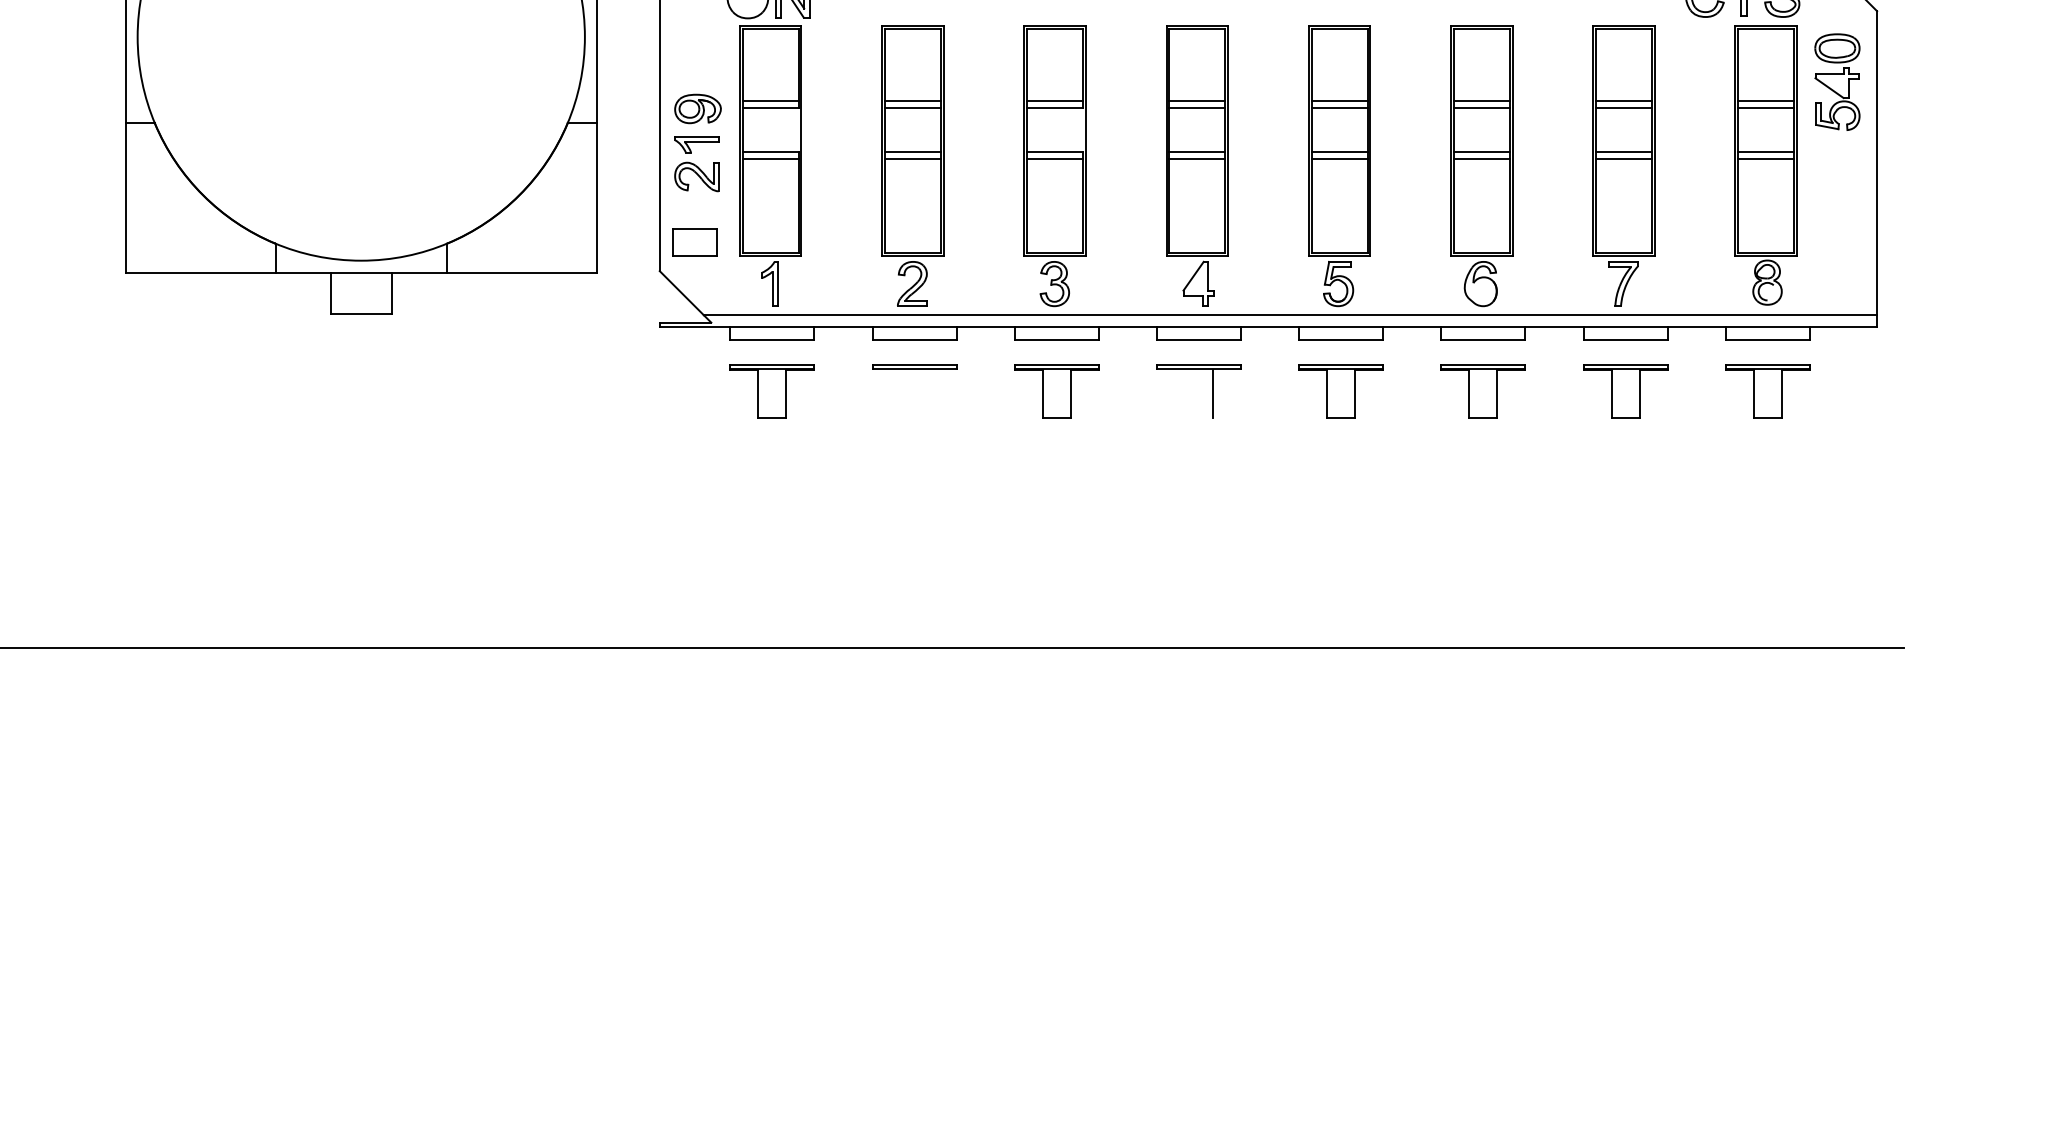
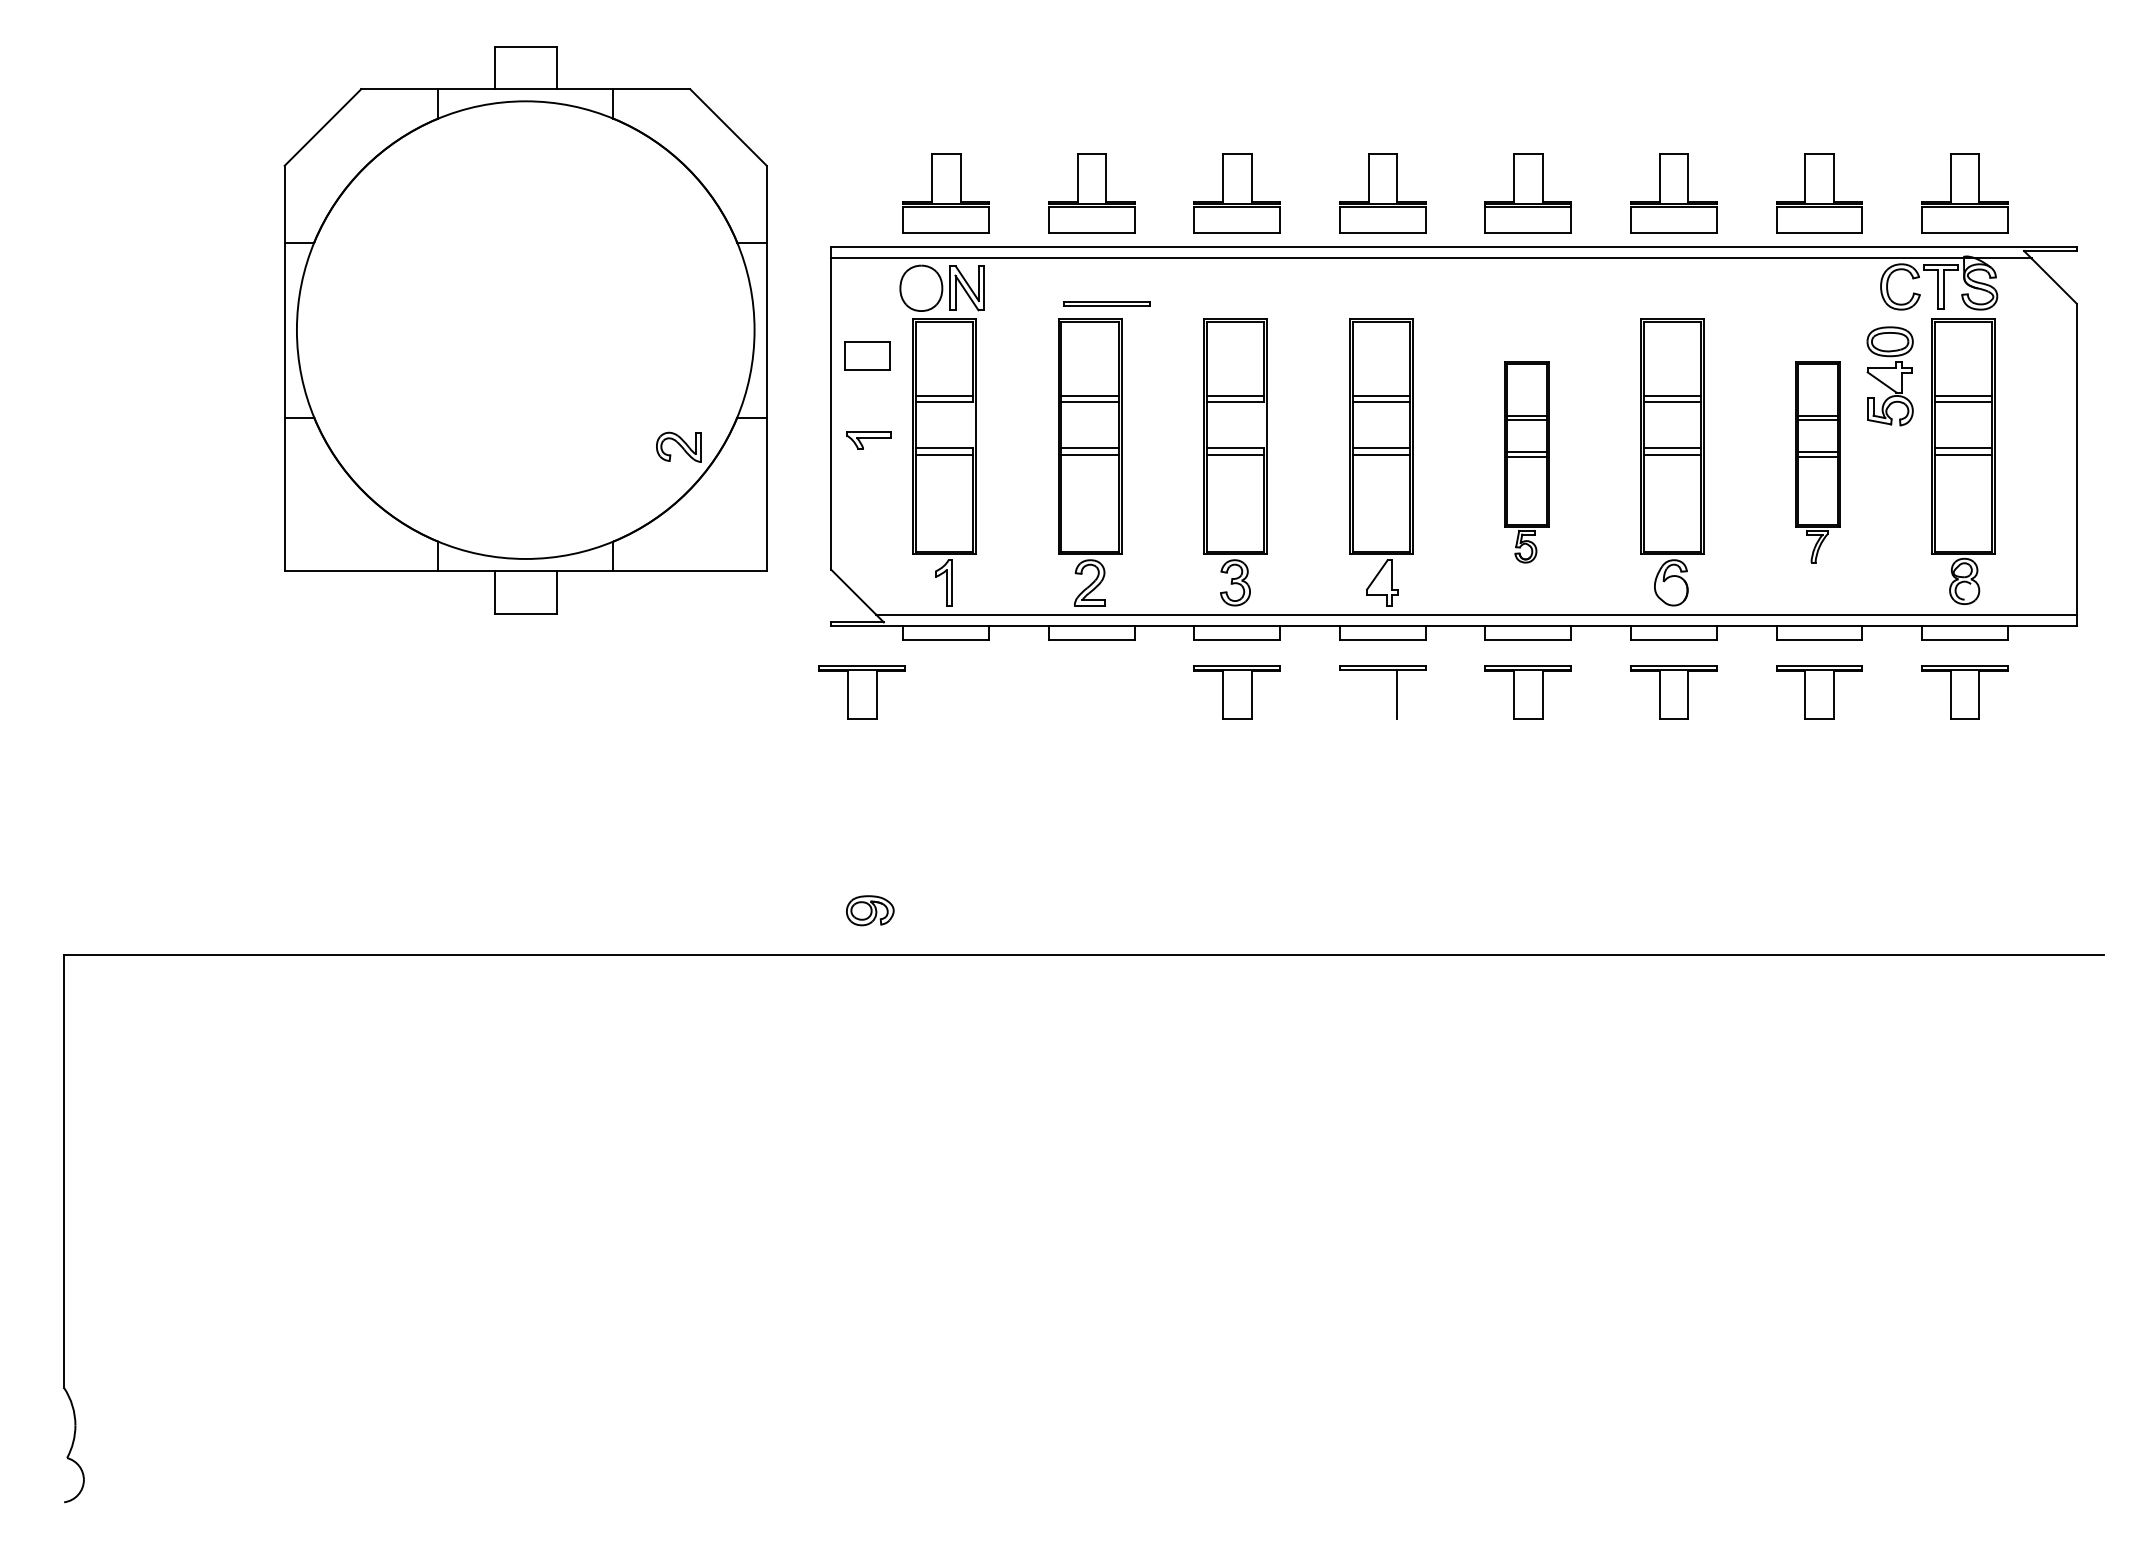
part: (1836, 82) -> (1889, 376), moved
part: (698, 108) -> (870, 910), moved
part: (1339, 166) -> (1526, 462), size x0.7
part: (1623, 166) -> (1817, 462), size x0.7
part: (696, 176) -> (678, 446), moved
part: (695, 241) -> (867, 355), moved
part: (914, 366) -> (1106, 303), moved
part: (771, 391) -> (861, 692), moved

